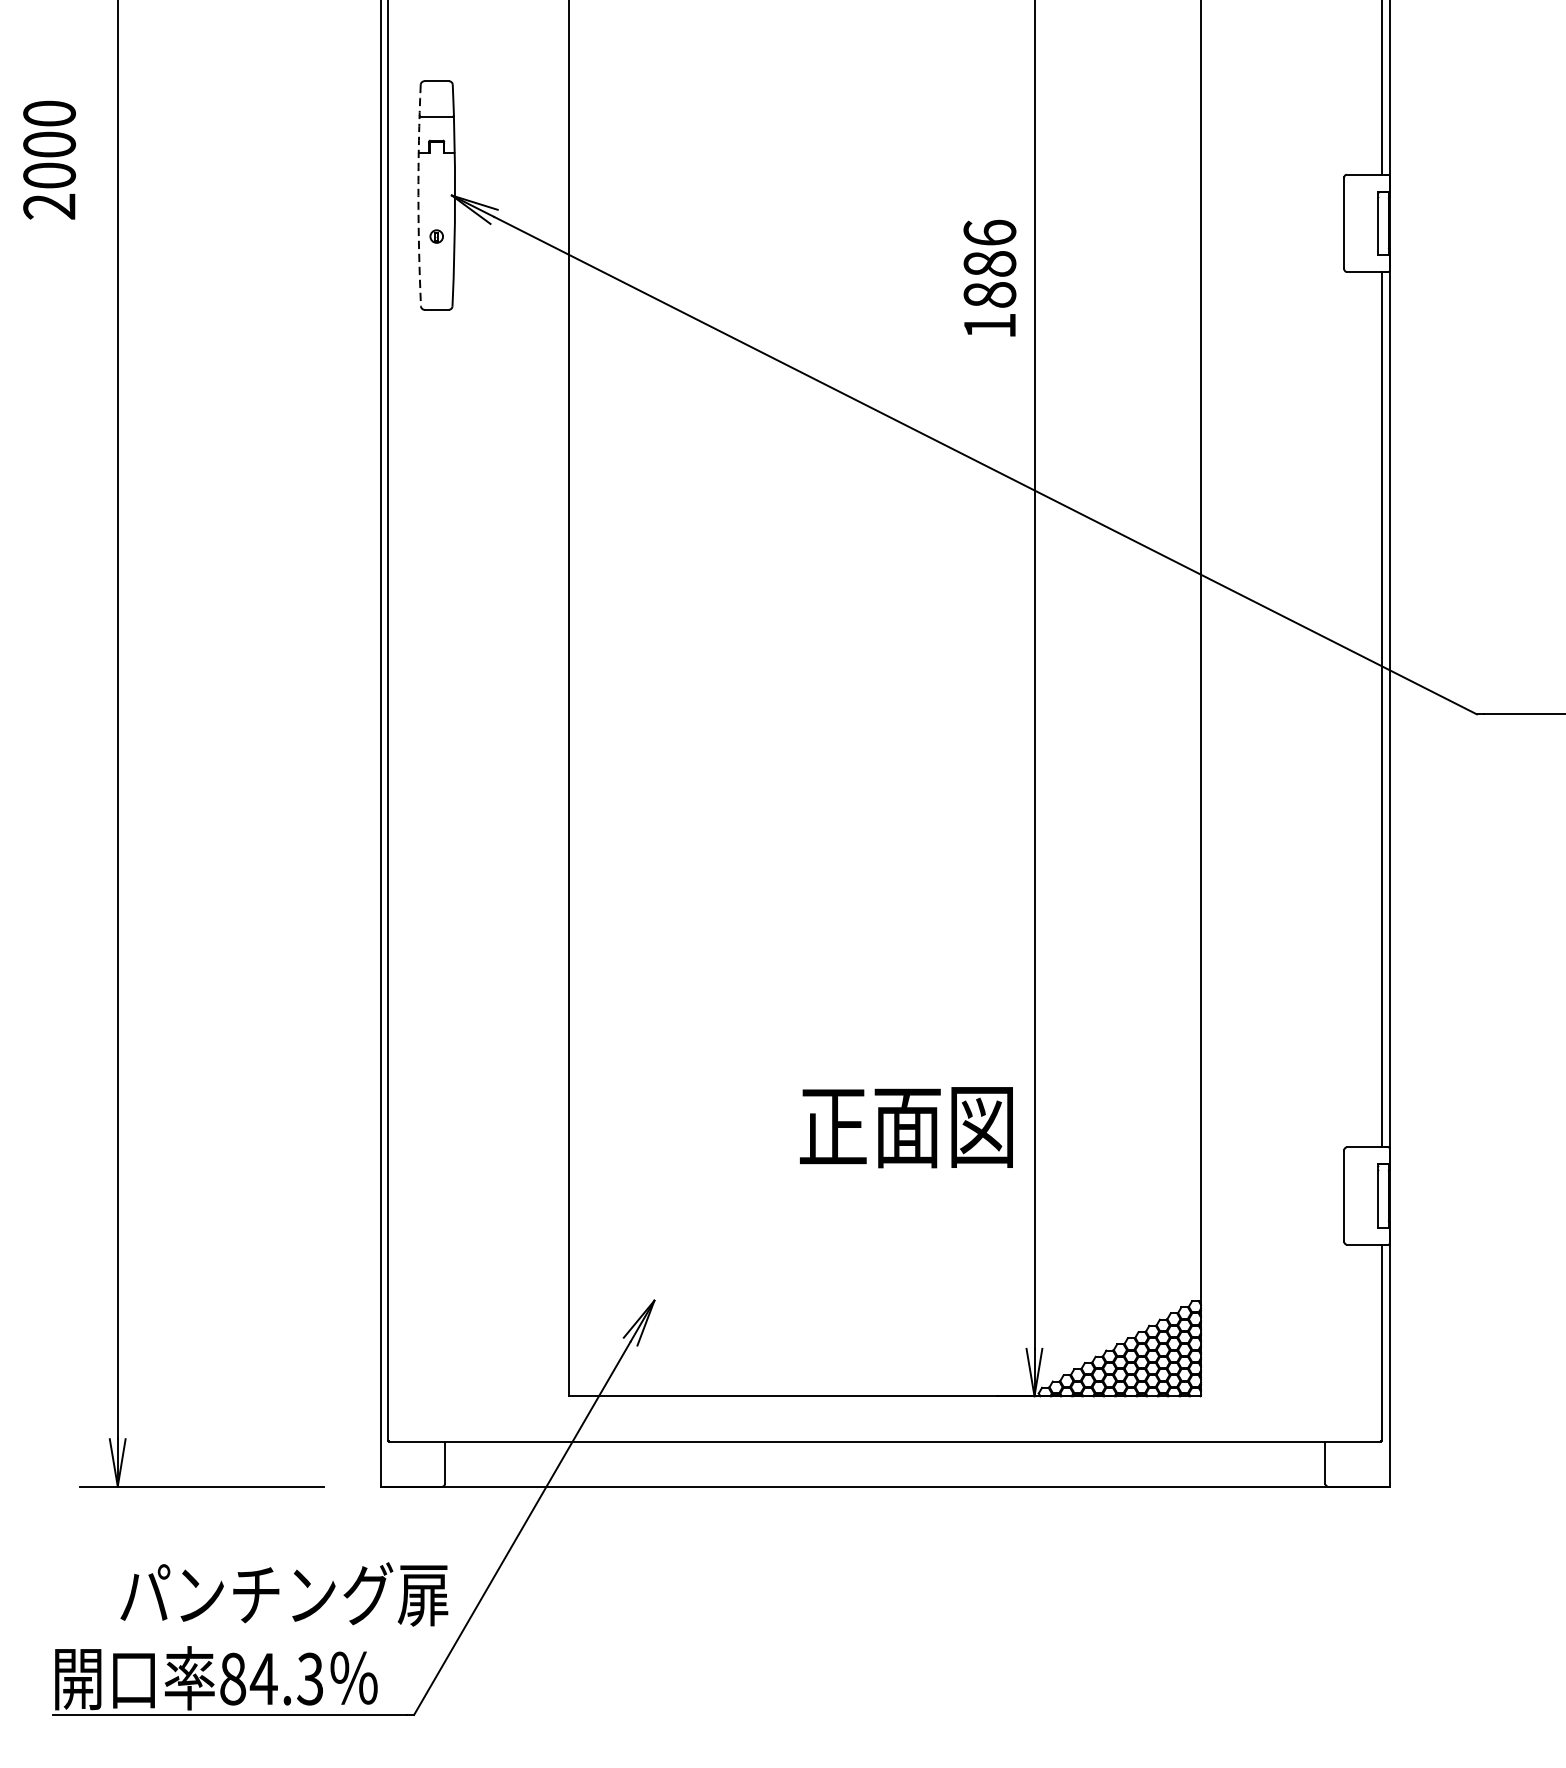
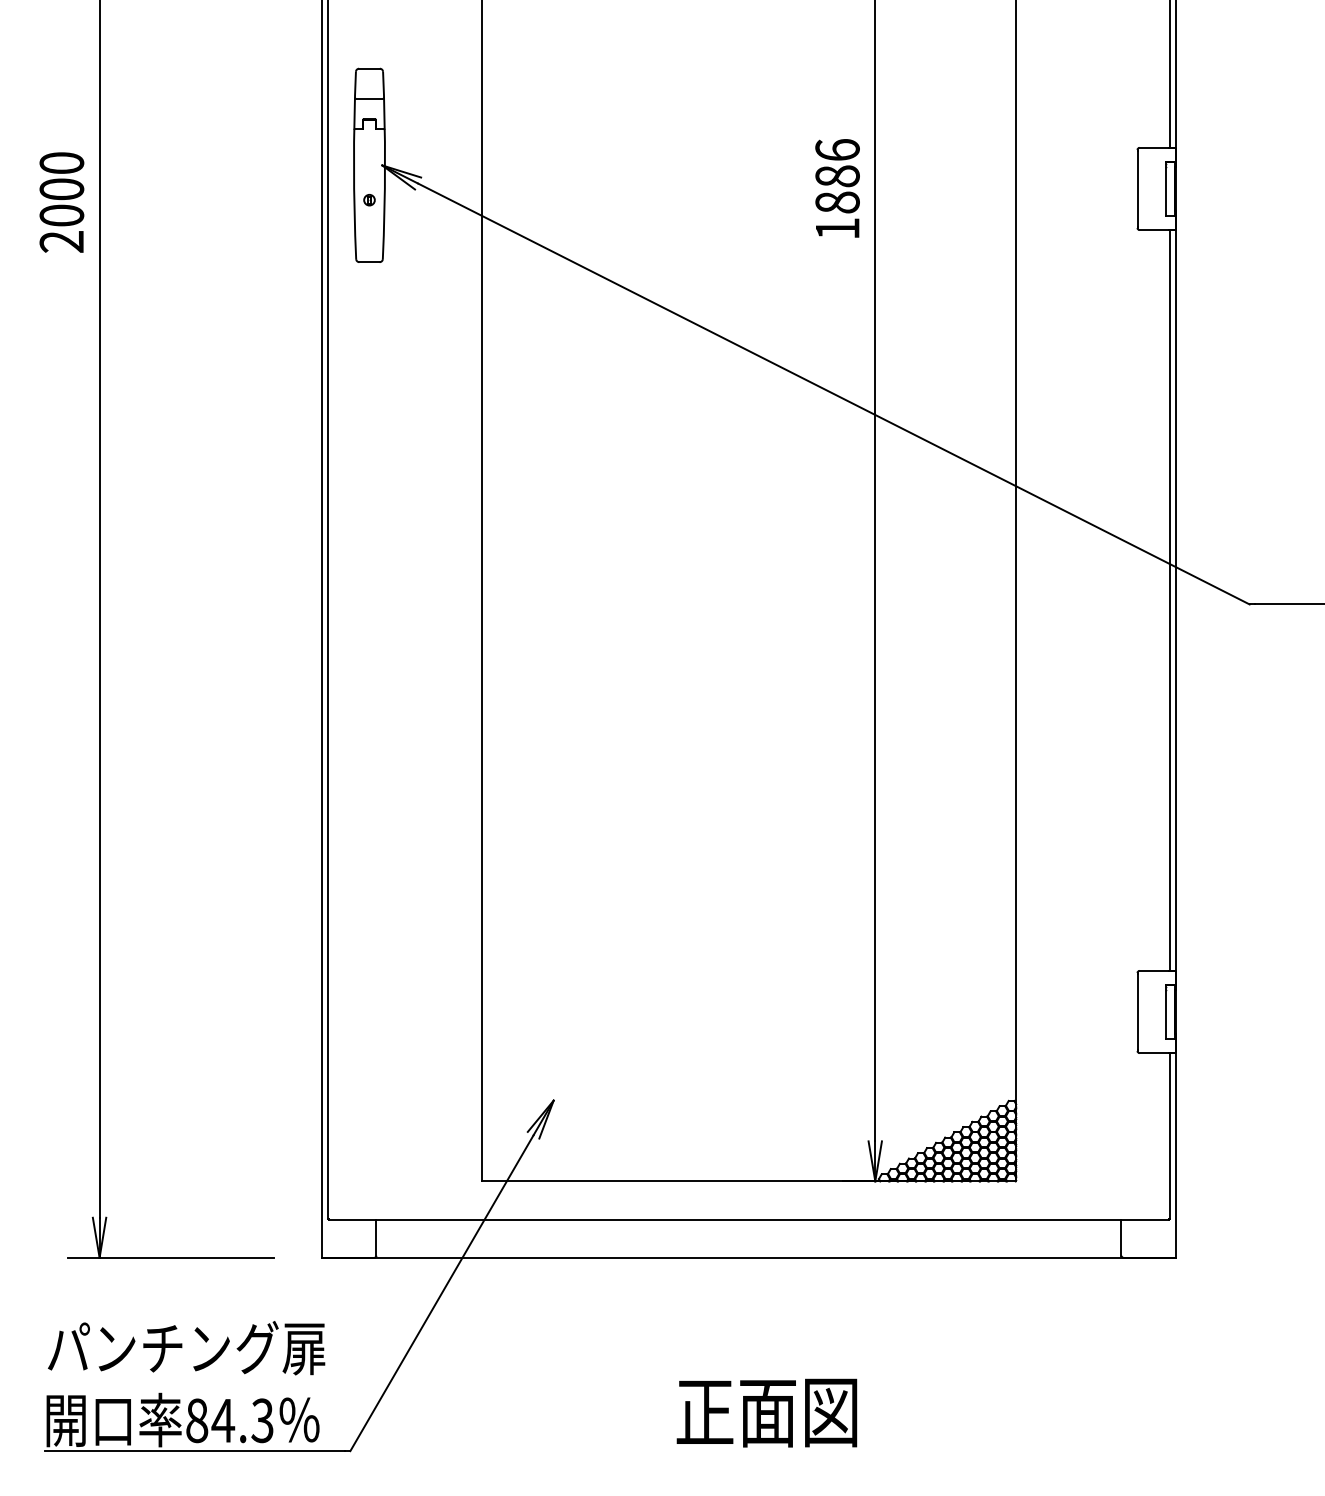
text: (49, 160) -> (61, 202), moved
arc: (419, 195) -> (354, 165), dashed -> solid
text: (989, 278) -> (837, 188), moved
text: (905, 1126) -> (766, 1412), moved
text: (284, 1594) -> (186, 1348), moved

